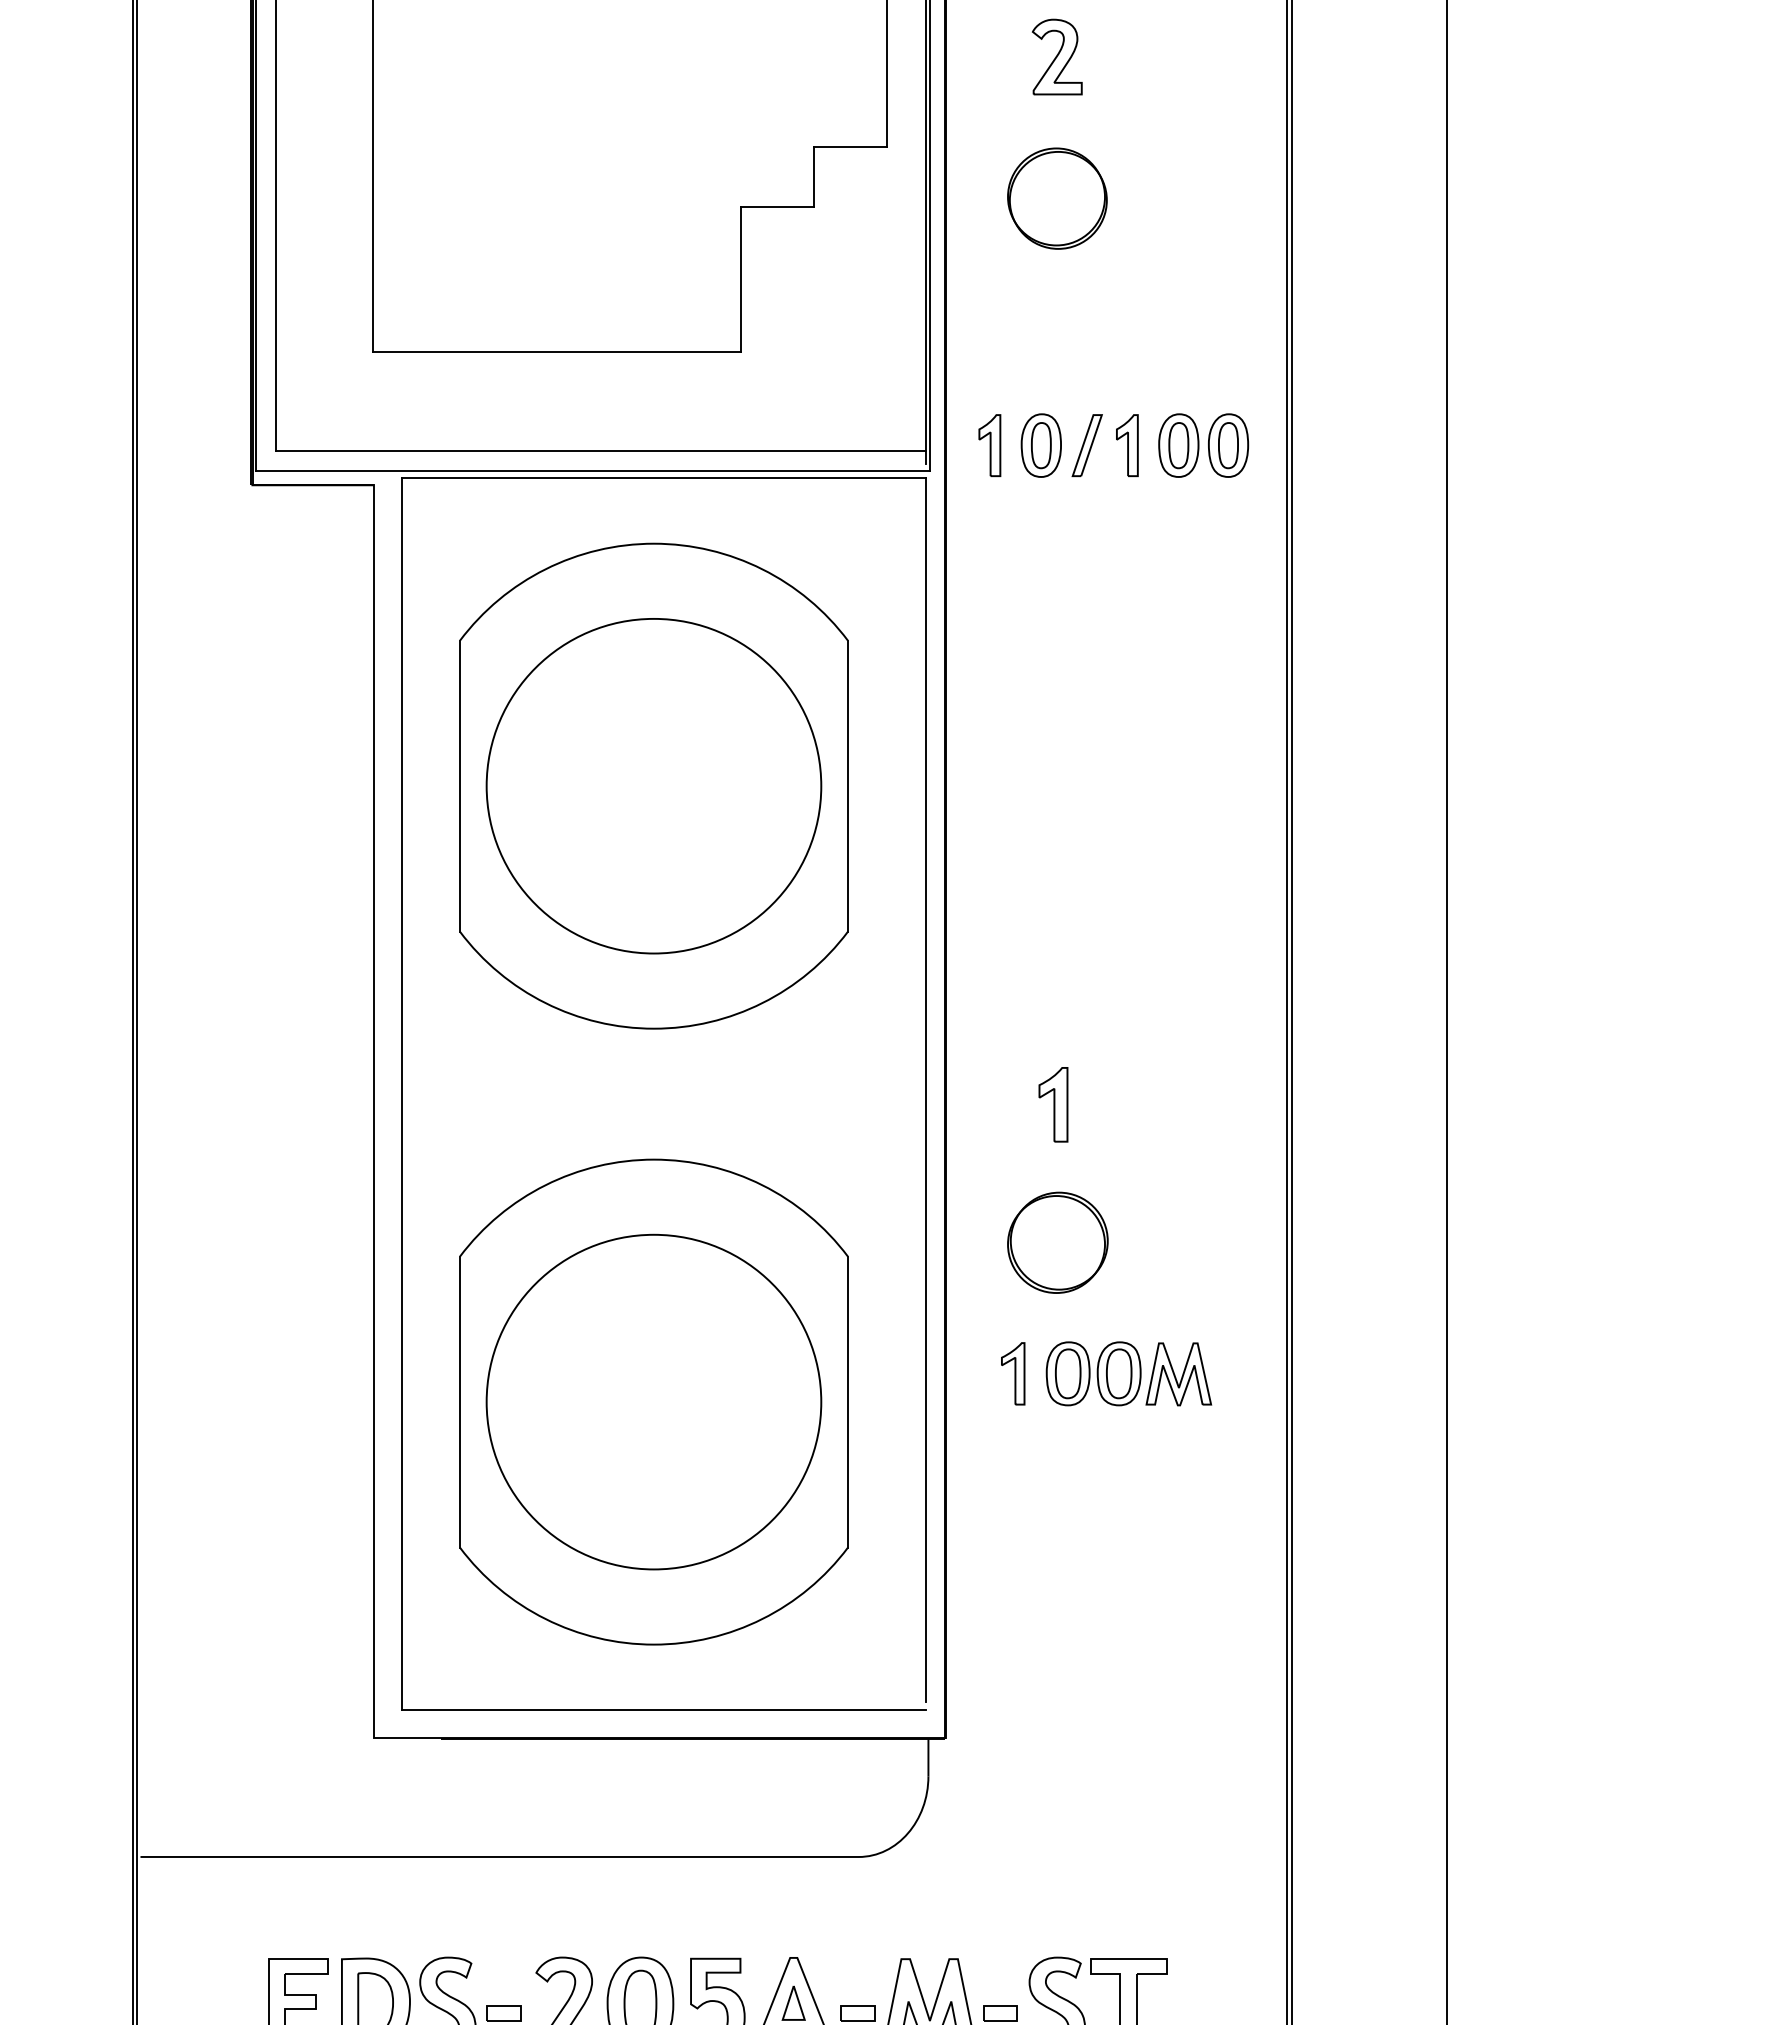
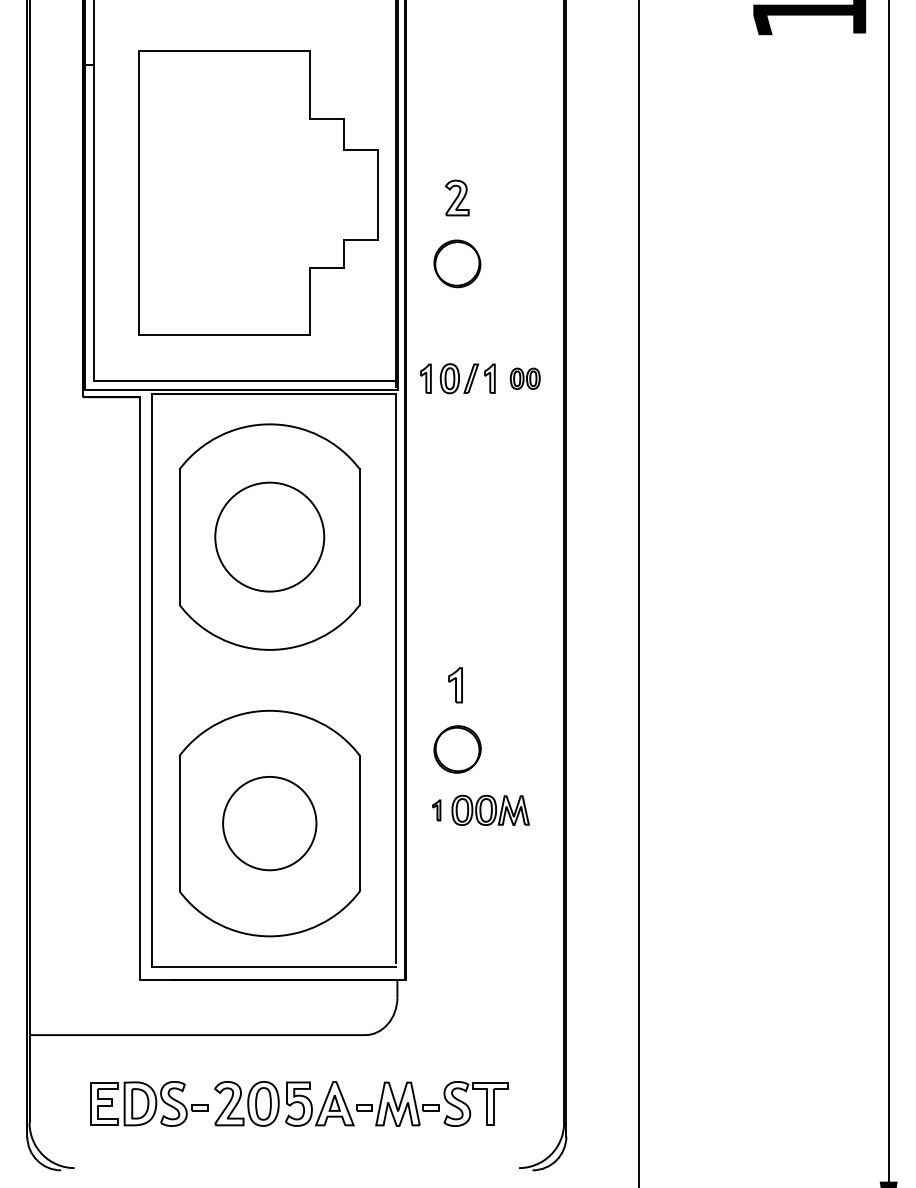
part: (1201, 445) -> (524, 378), size x0.7
circle: (653, 784) -> (269, 536), size x0.7
part: (1012, 1373) -> (436, 810), size x0.7
circle: (653, 1401) -> (269, 823), size x0.6

